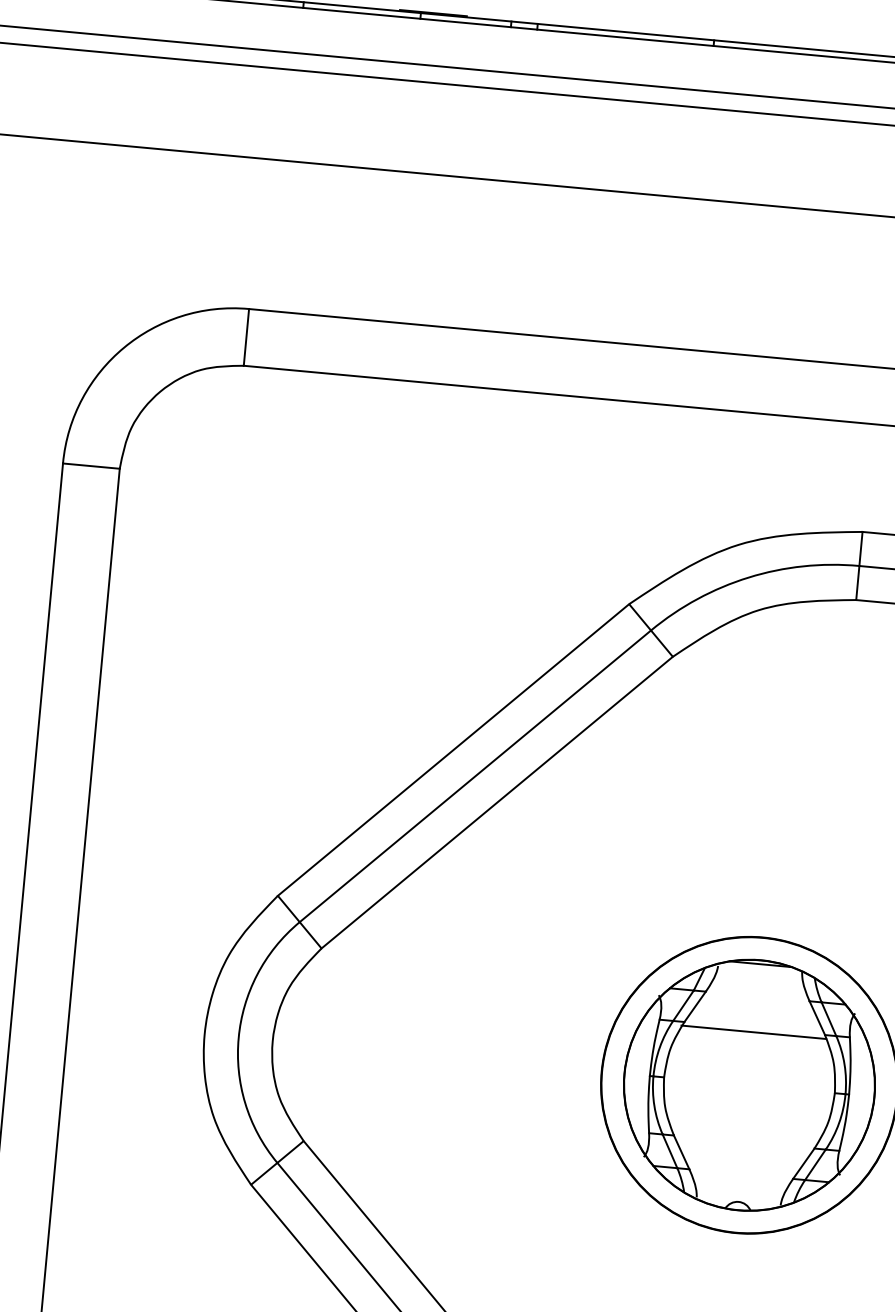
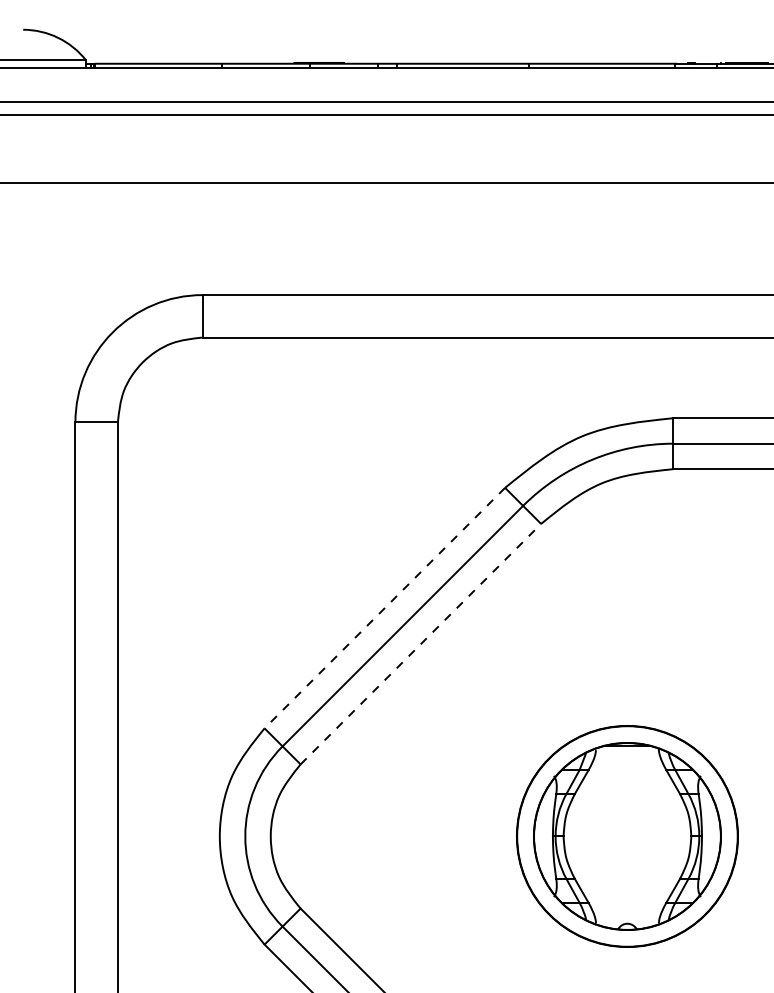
line: (453, 750) -> (384, 608), solid -> dashed
line: (498, 801) -> (421, 643), solid -> dashed
line: (753, 1031) -> (626, 796), removed

